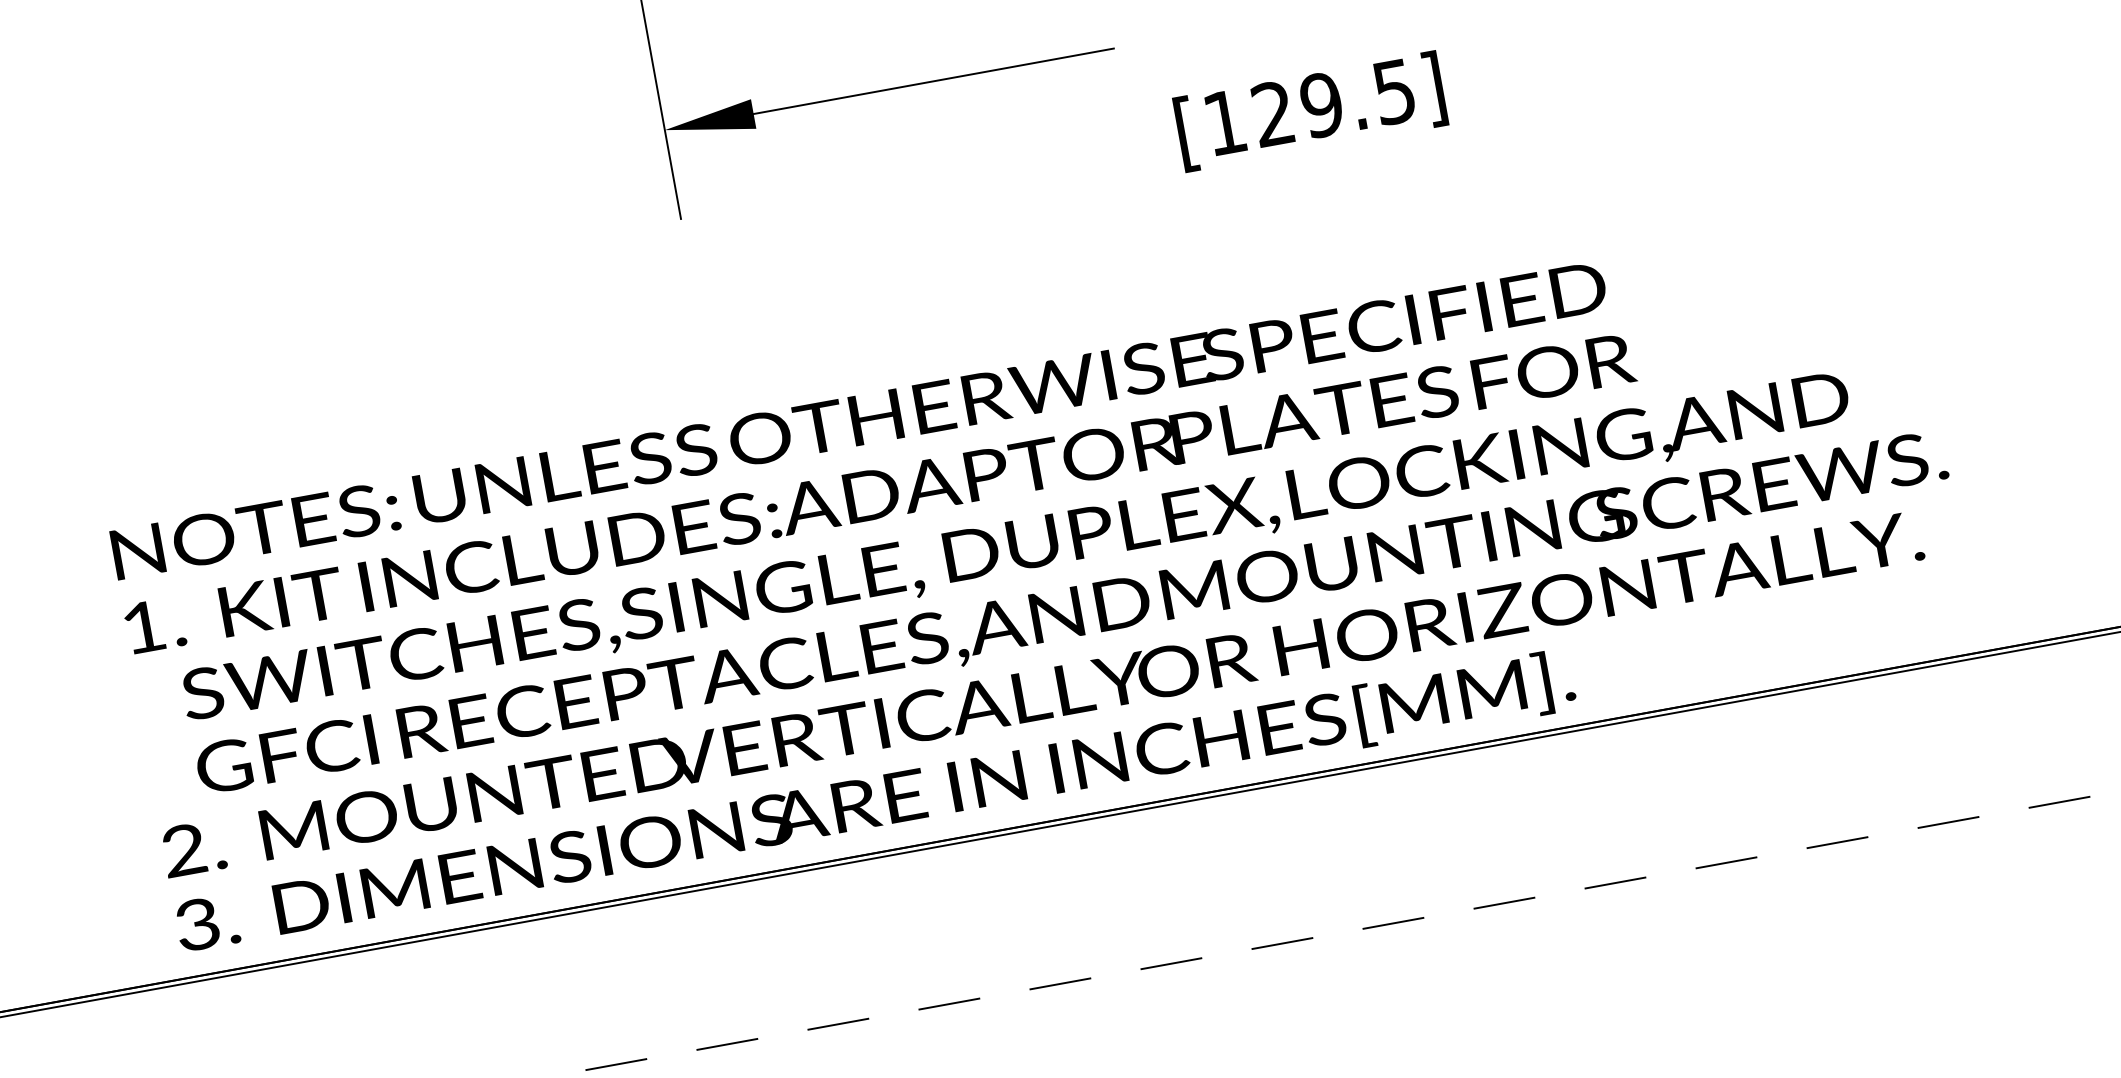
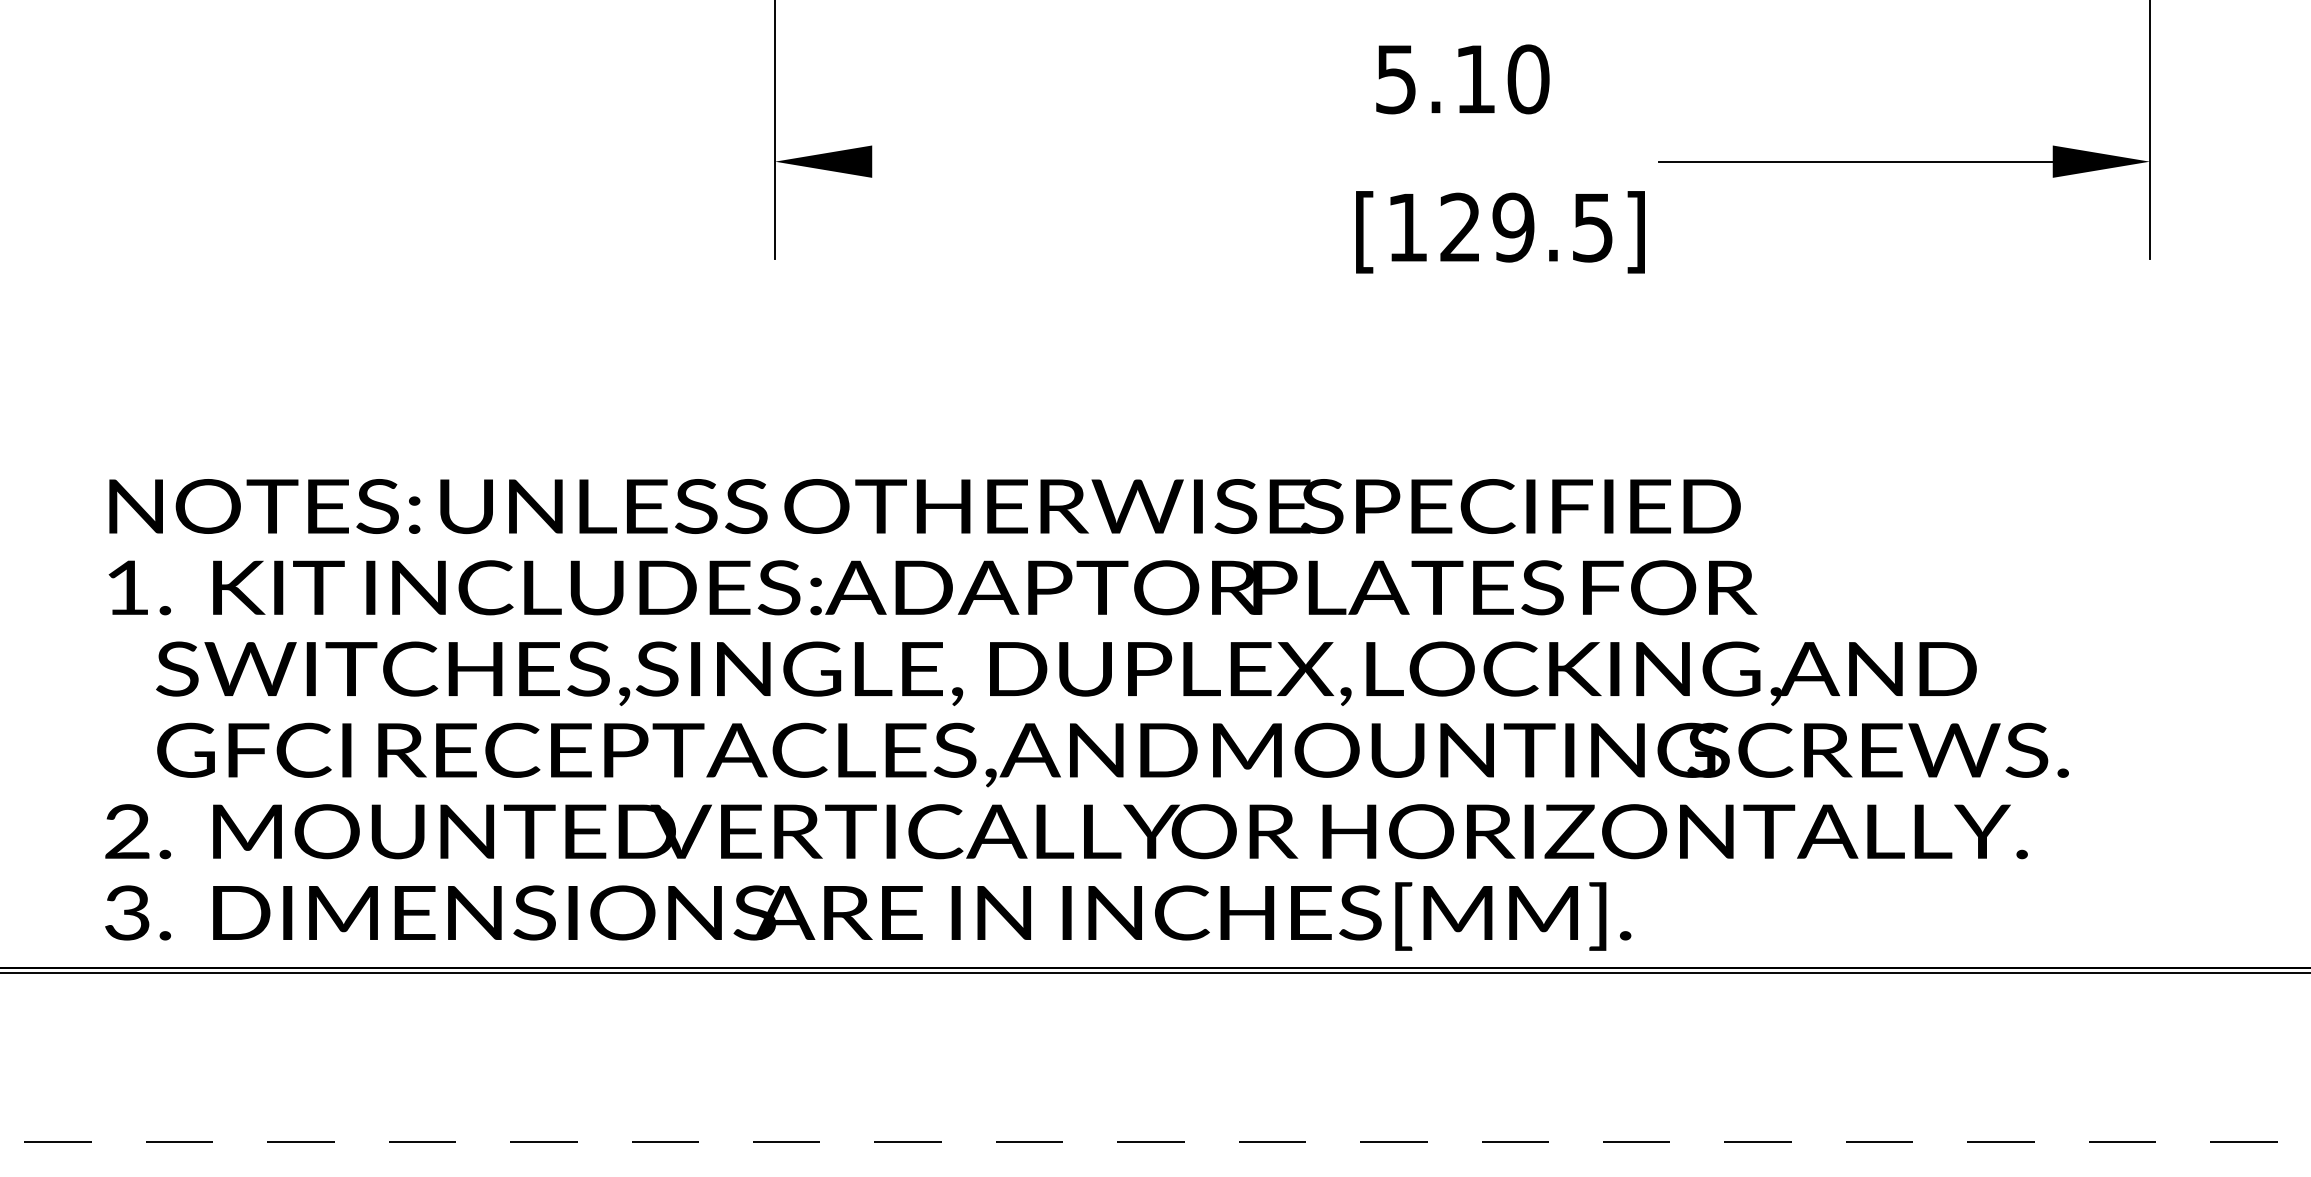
line: (934, 81) -> (1069, 161), removed
text: (1310, 111) -> (1500, 232), moved

